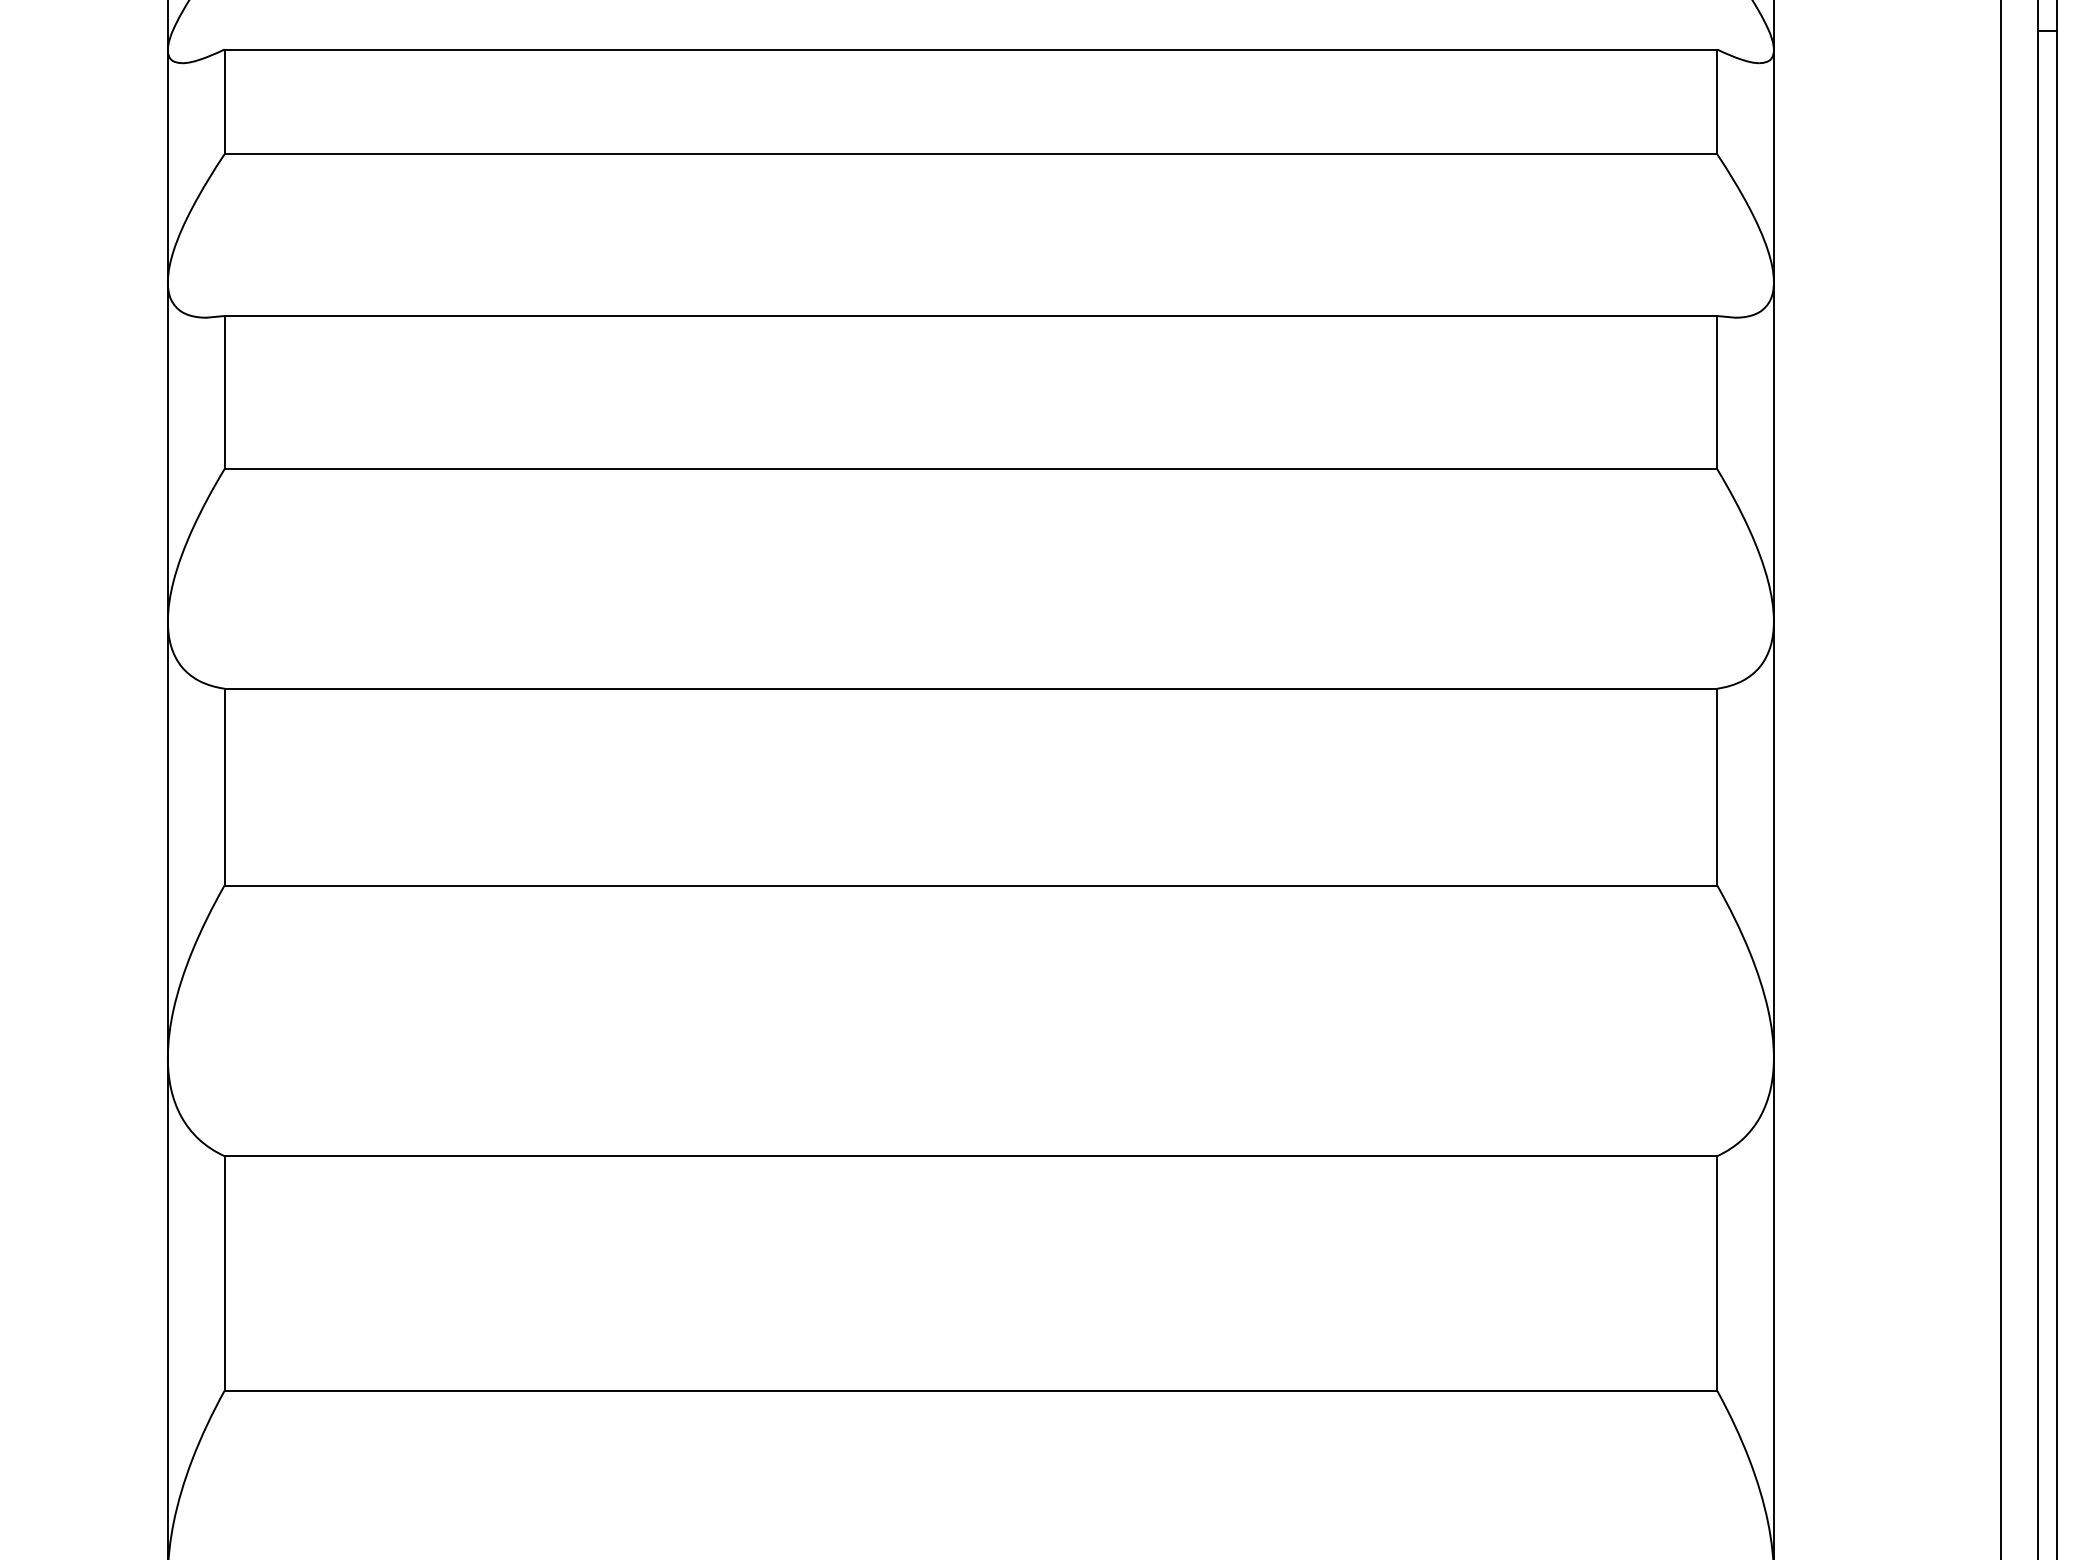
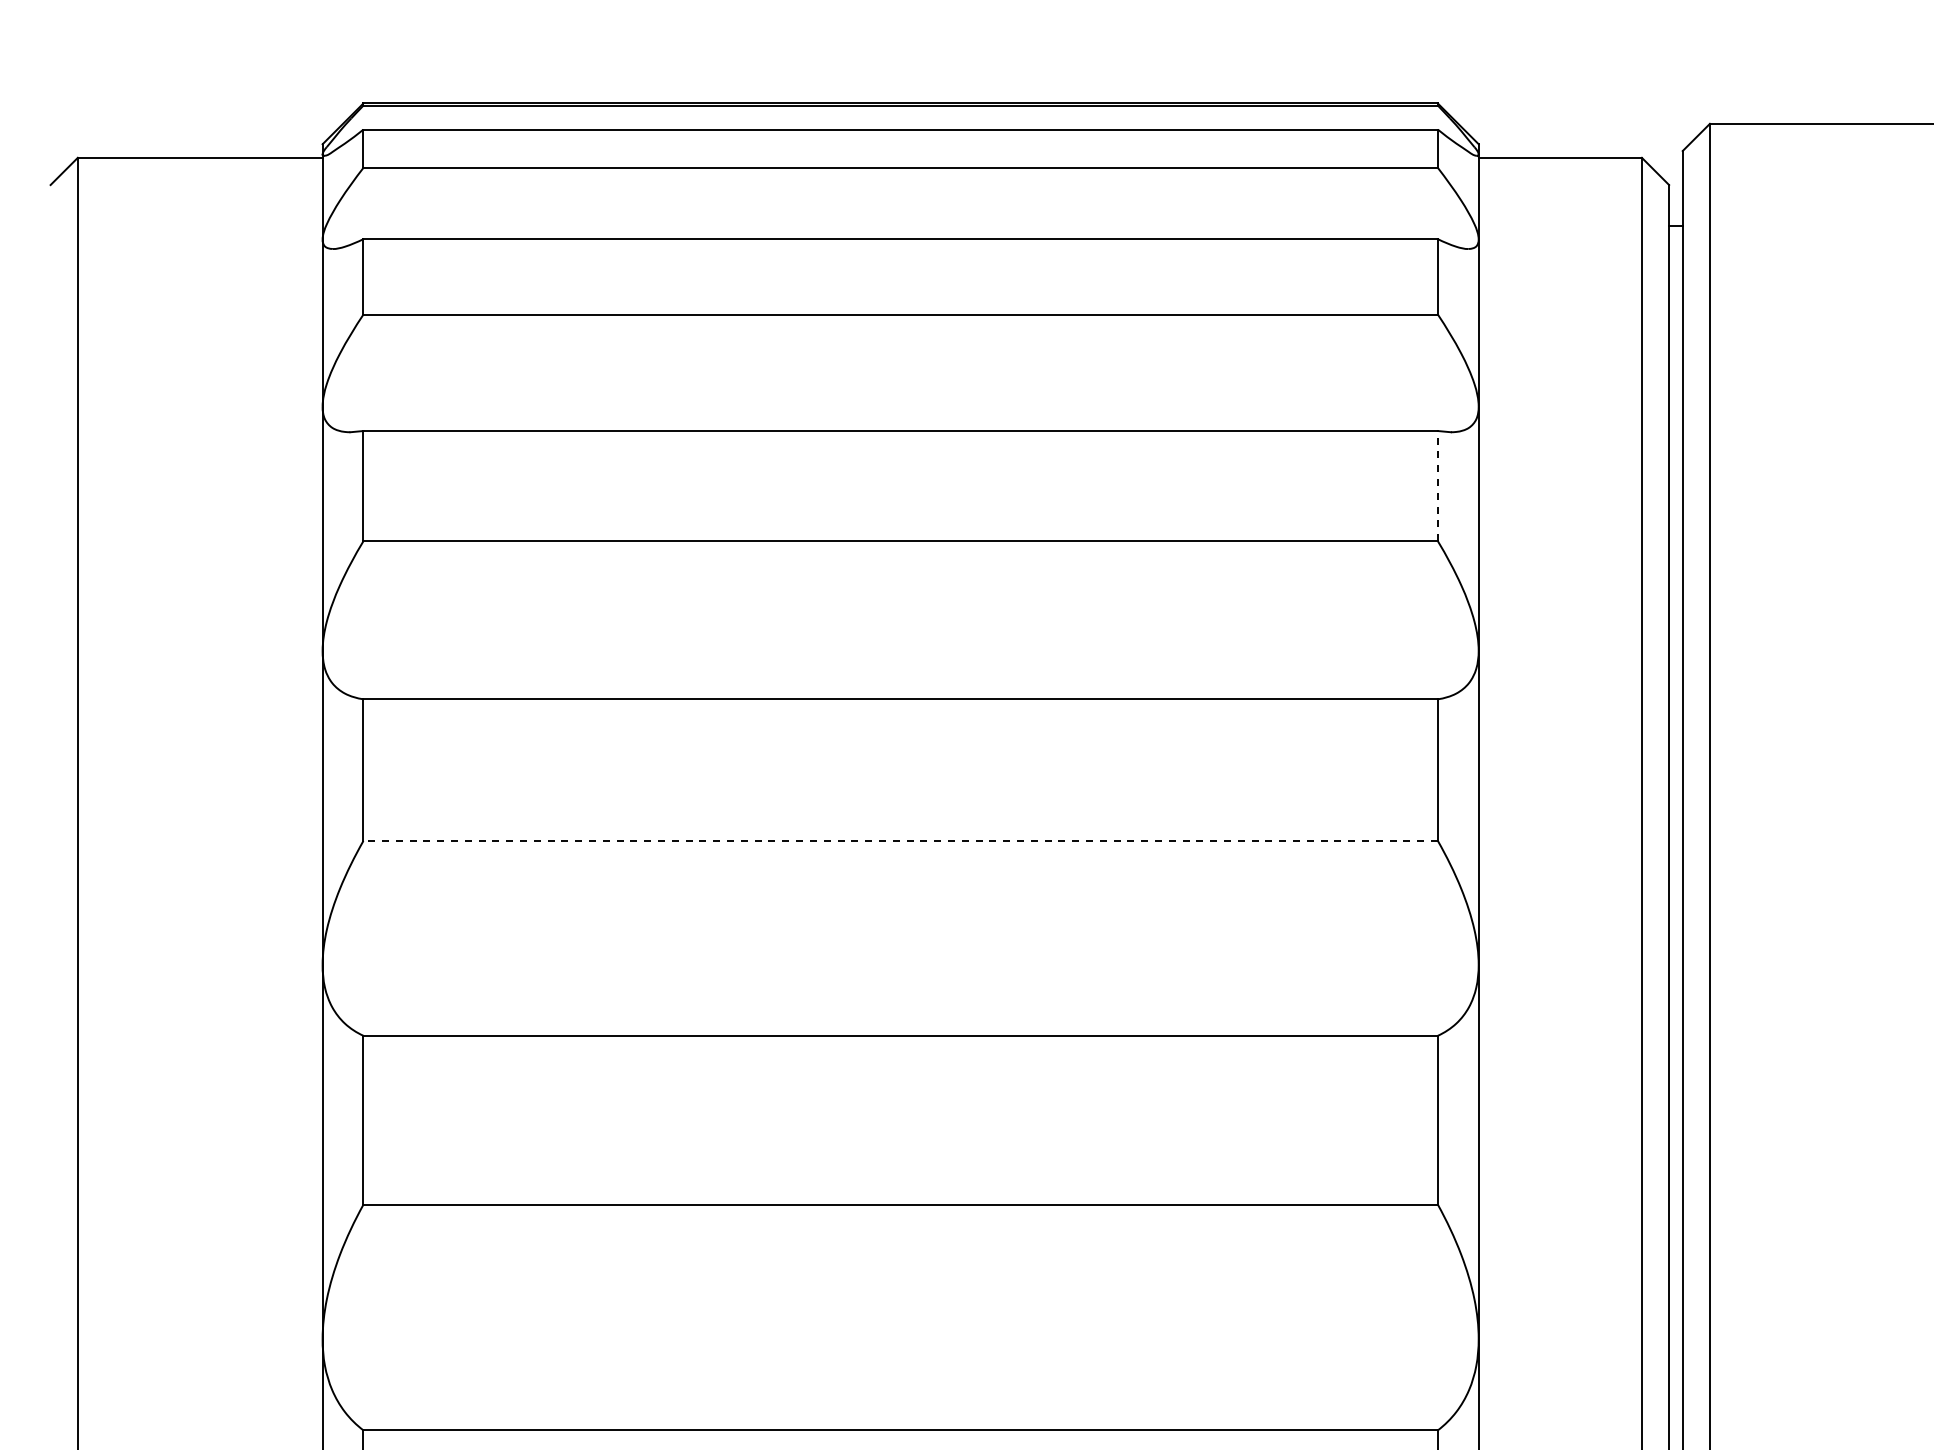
line: (1716, 391) -> (1437, 485), solid -> dashed
line: (970, 884) -> (900, 840), solid -> dashed

